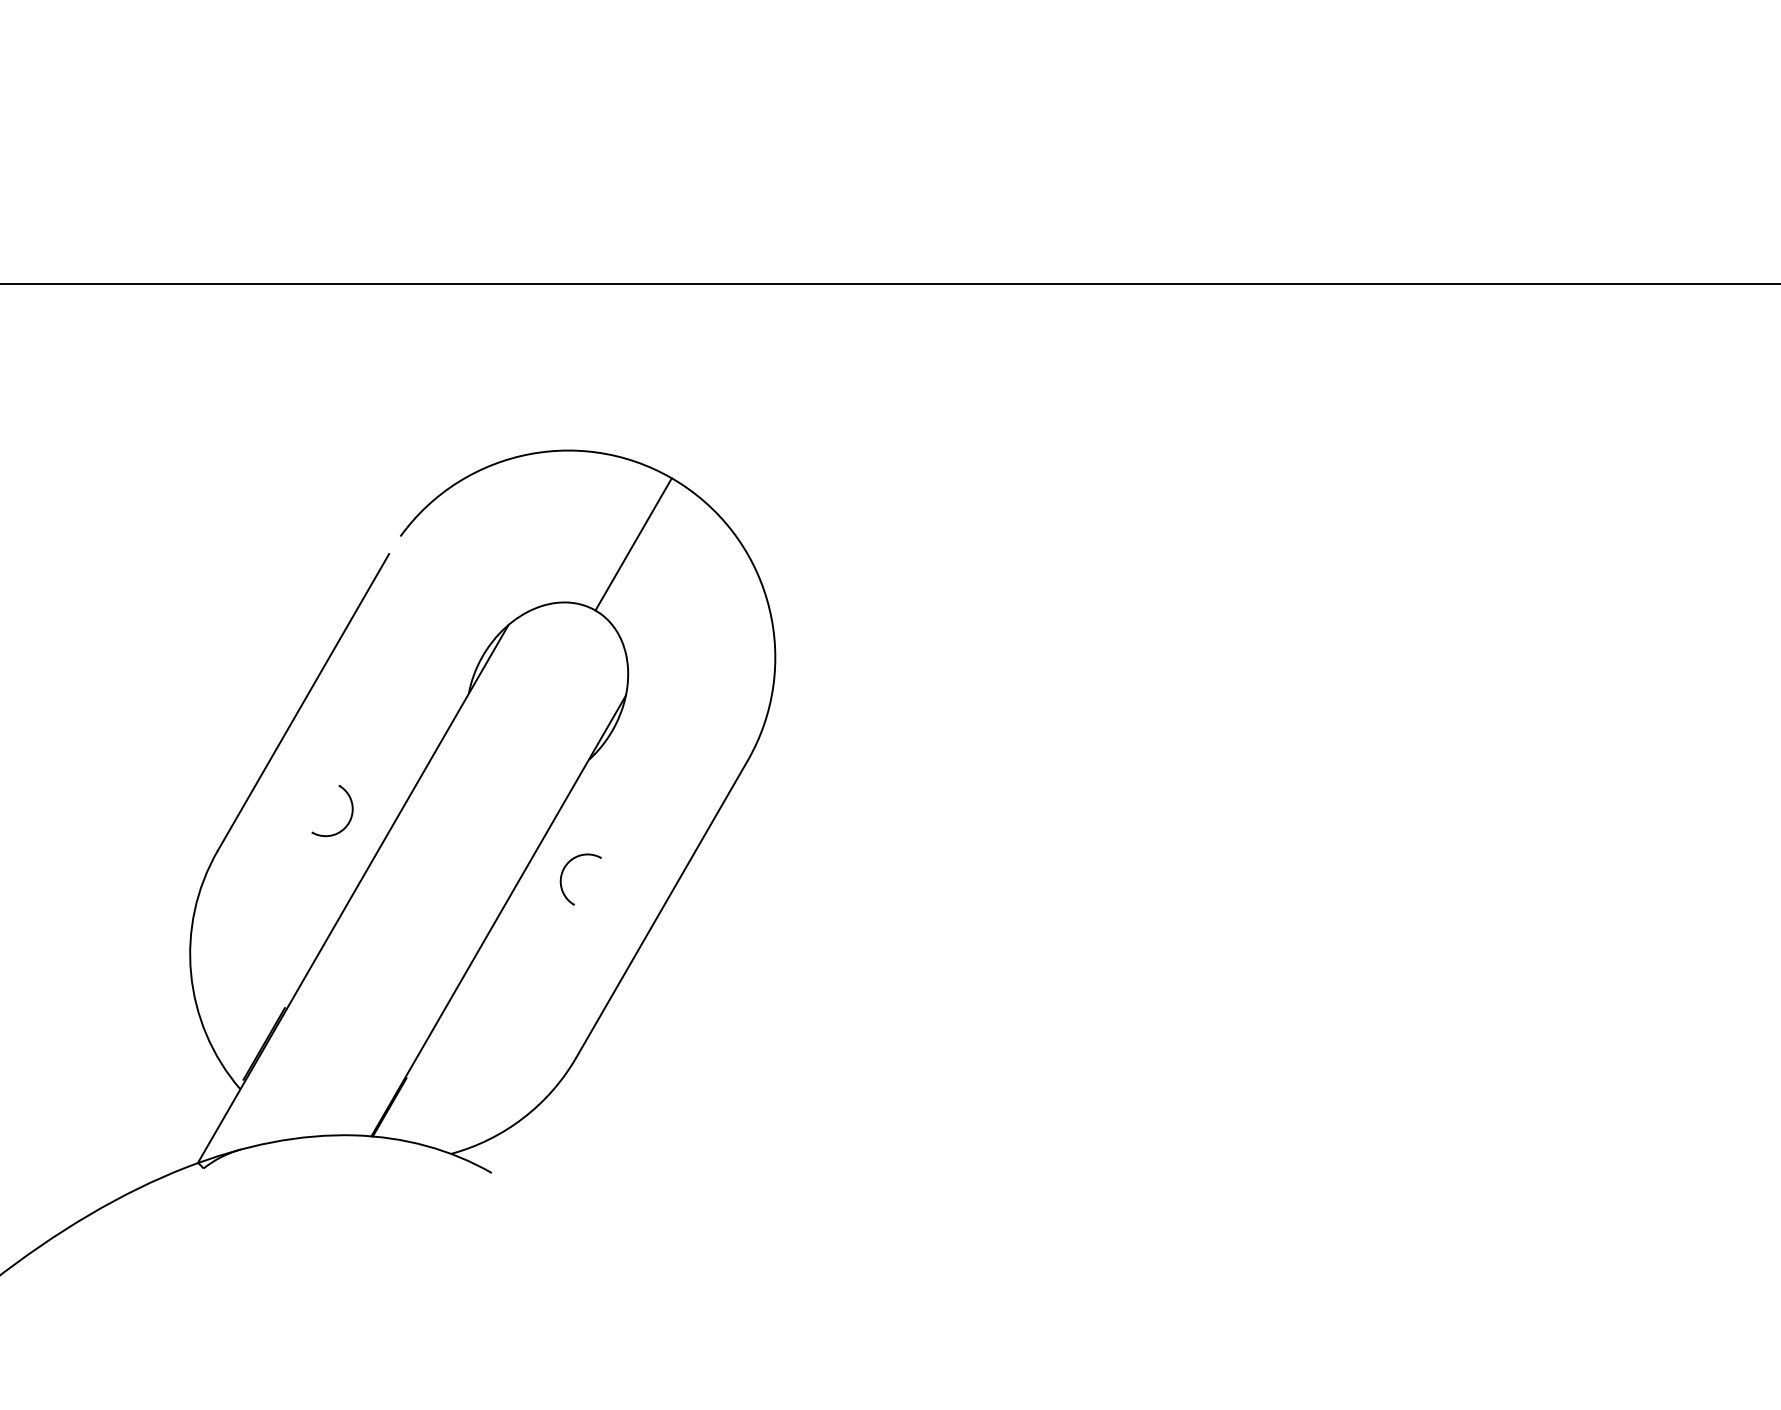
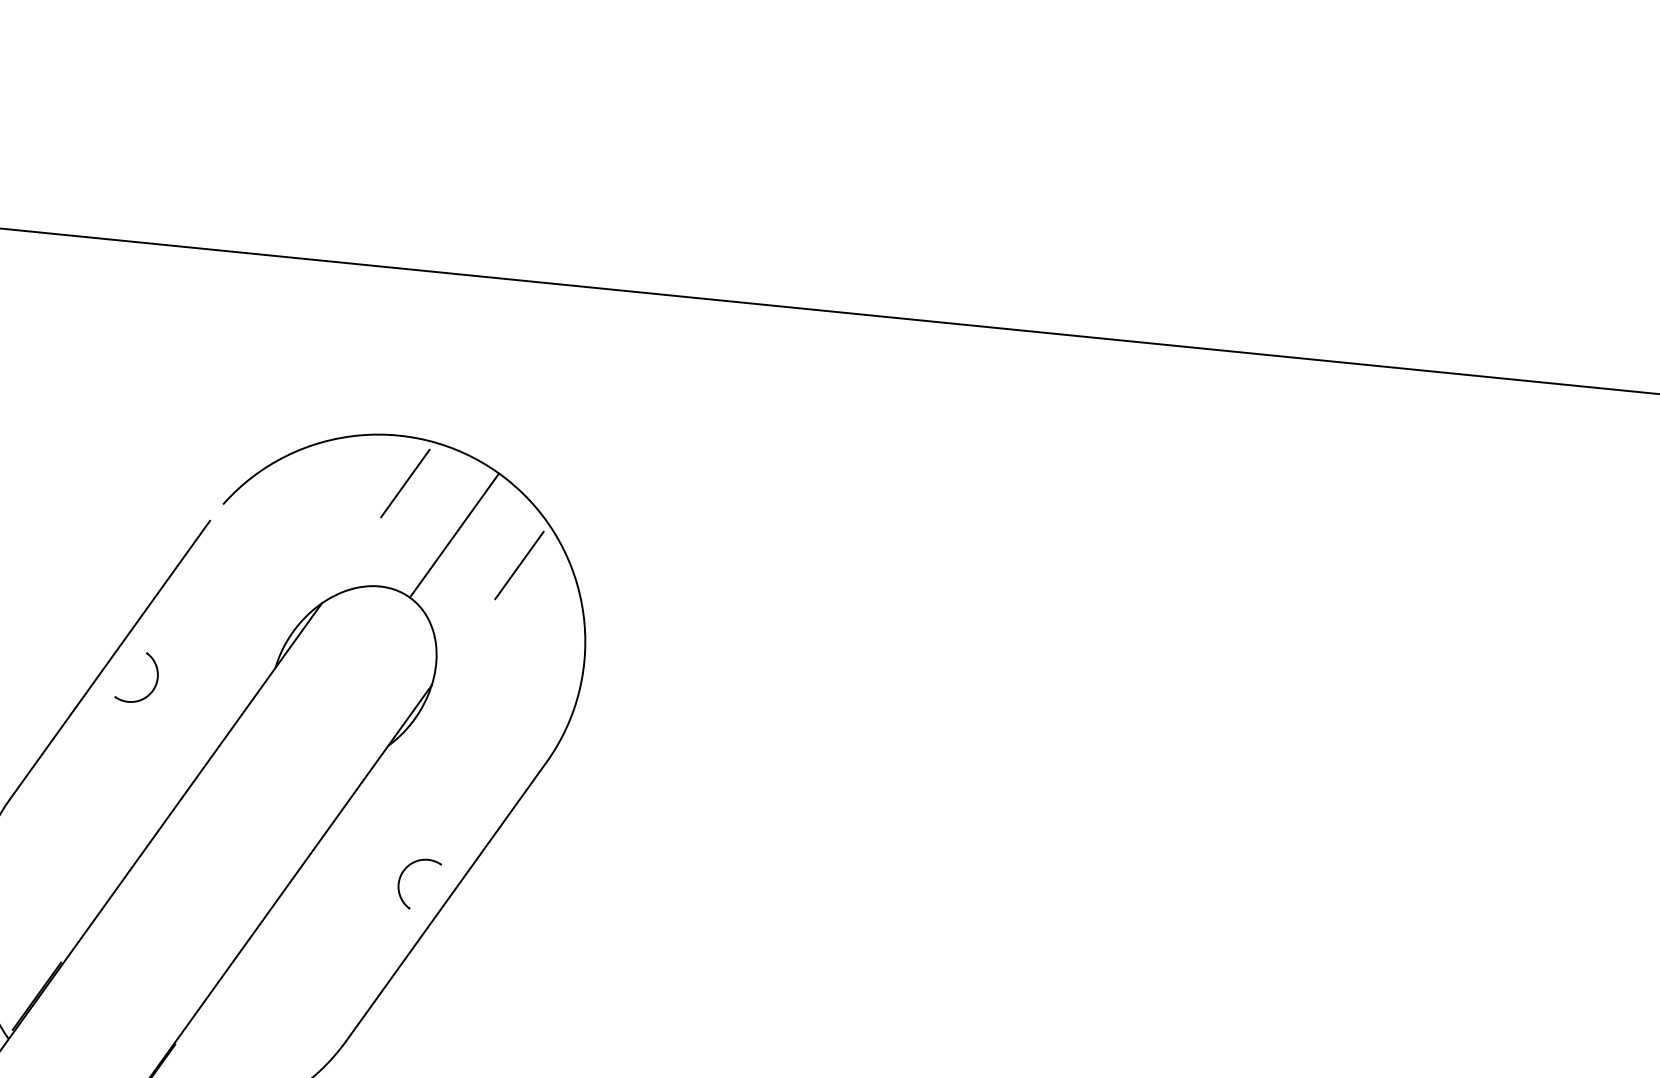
line: (579, 497) -> (405, 483), added
line: (700, 567) -> (518, 565), added
part: (350, 816) -> (154, 684), moved
part: (562, 876) -> (400, 879), moved

